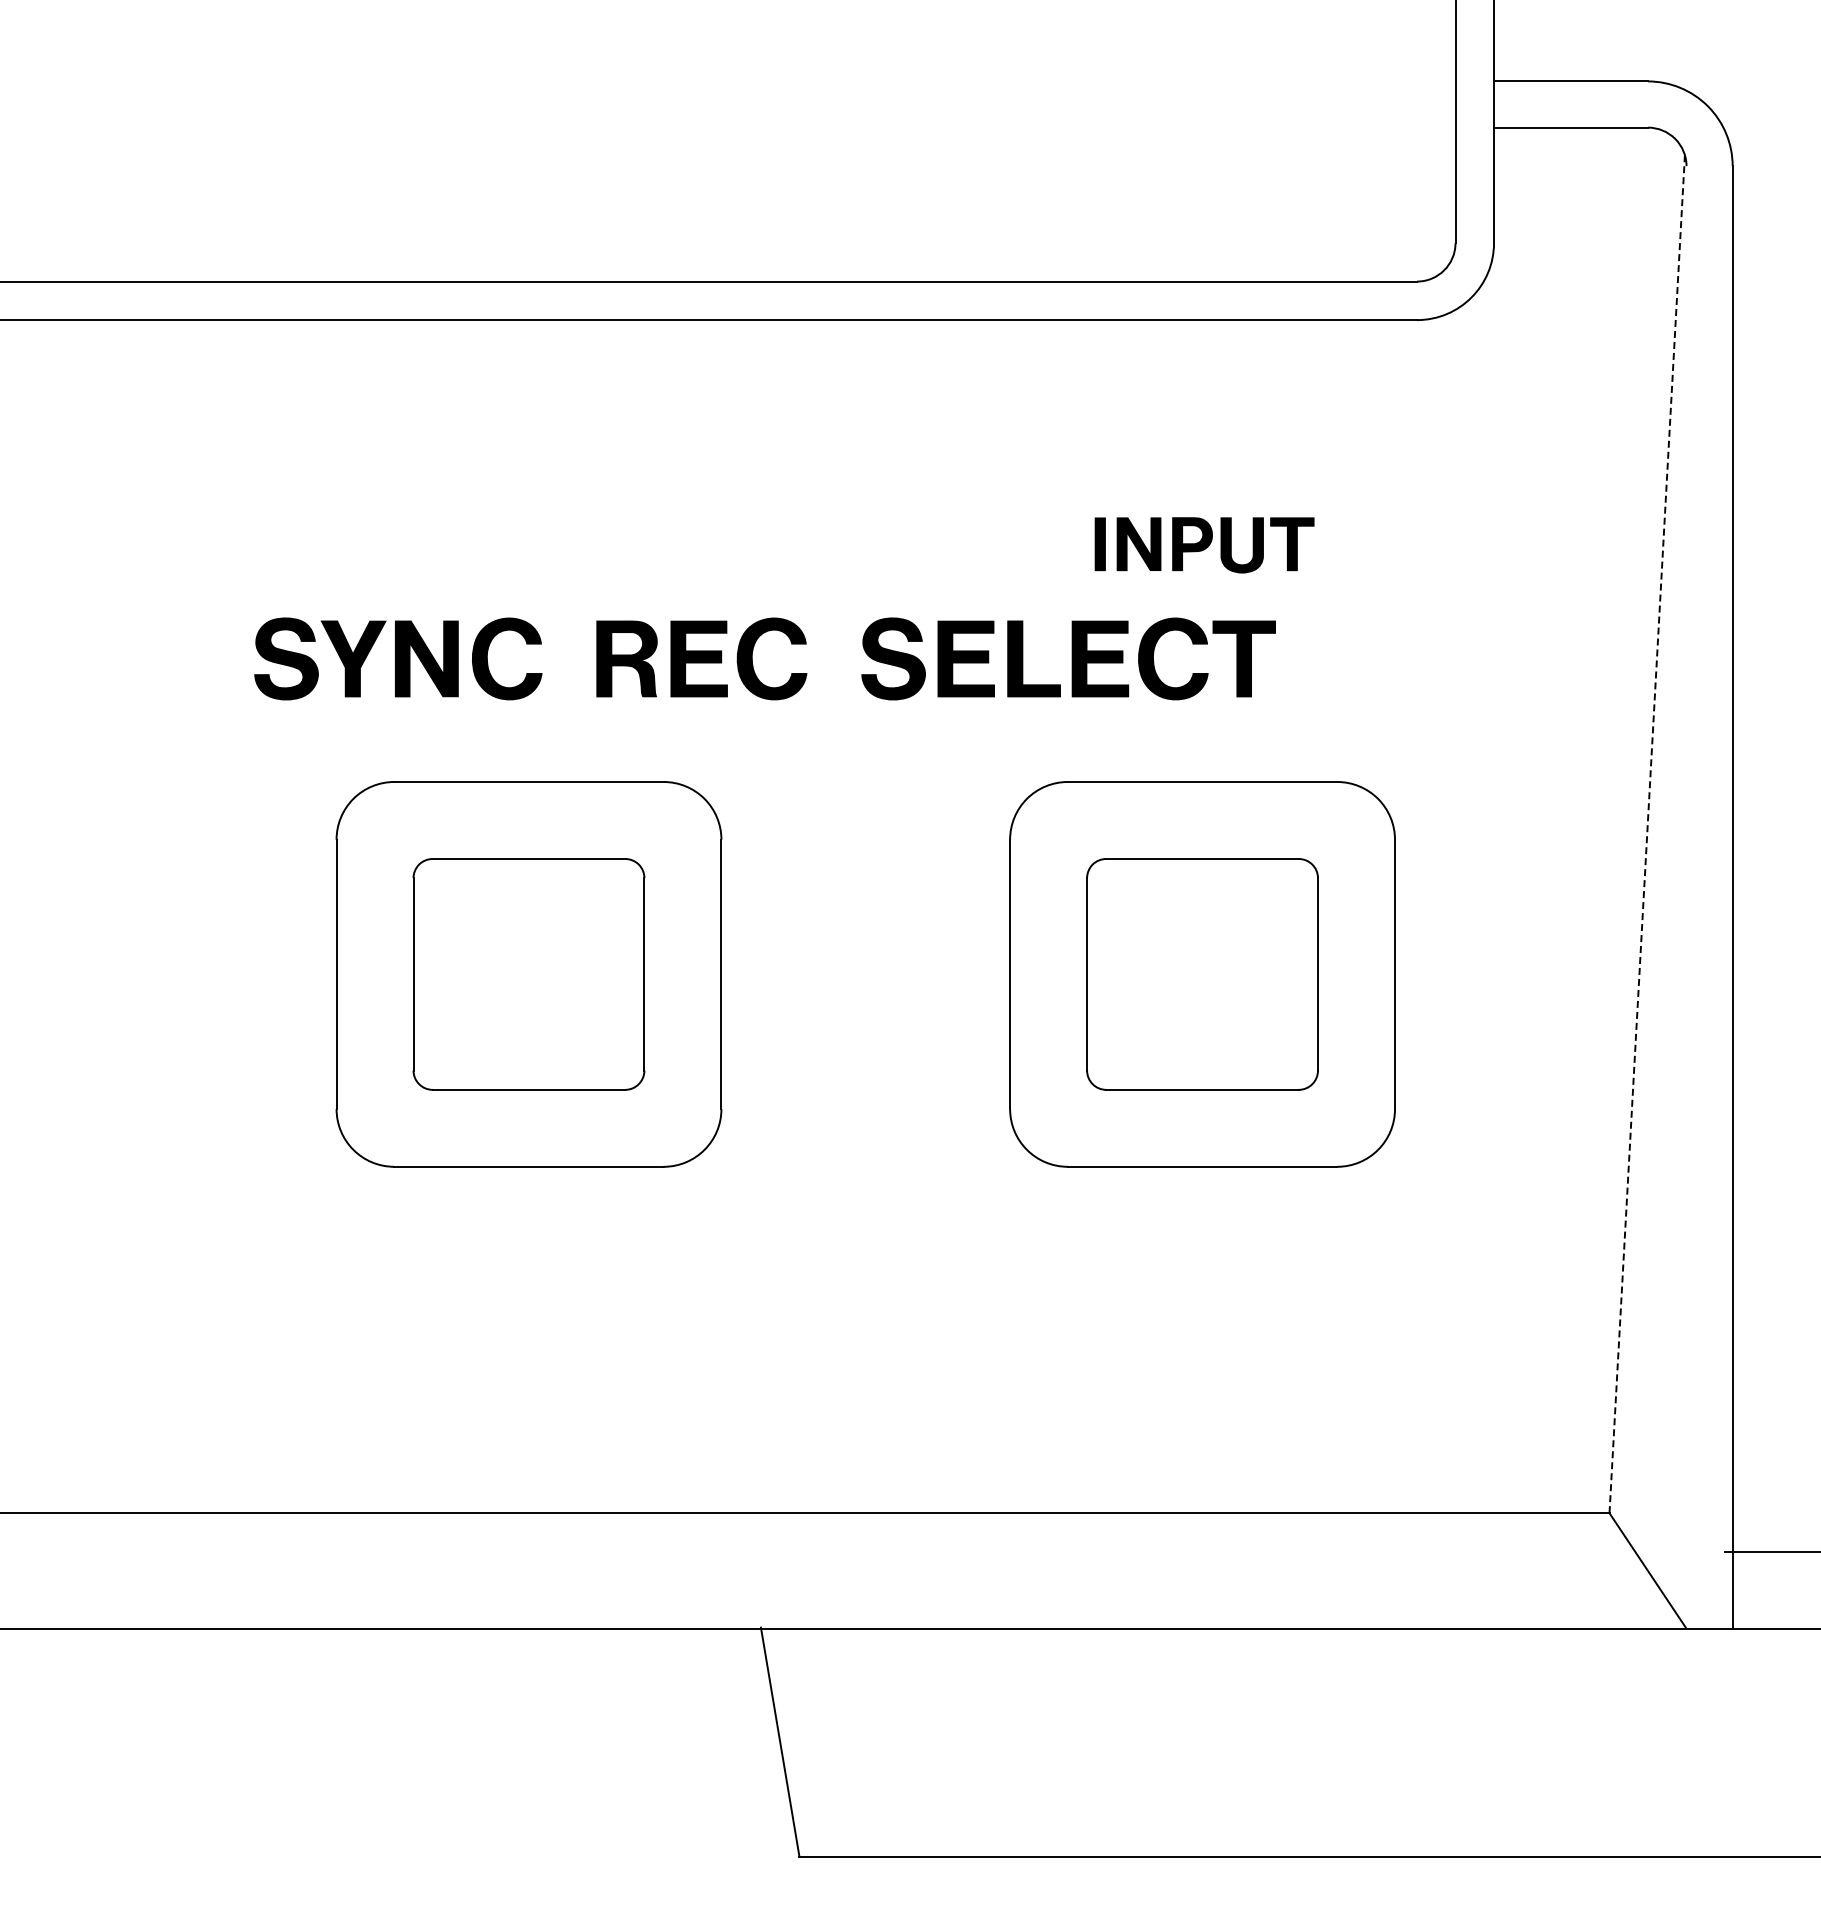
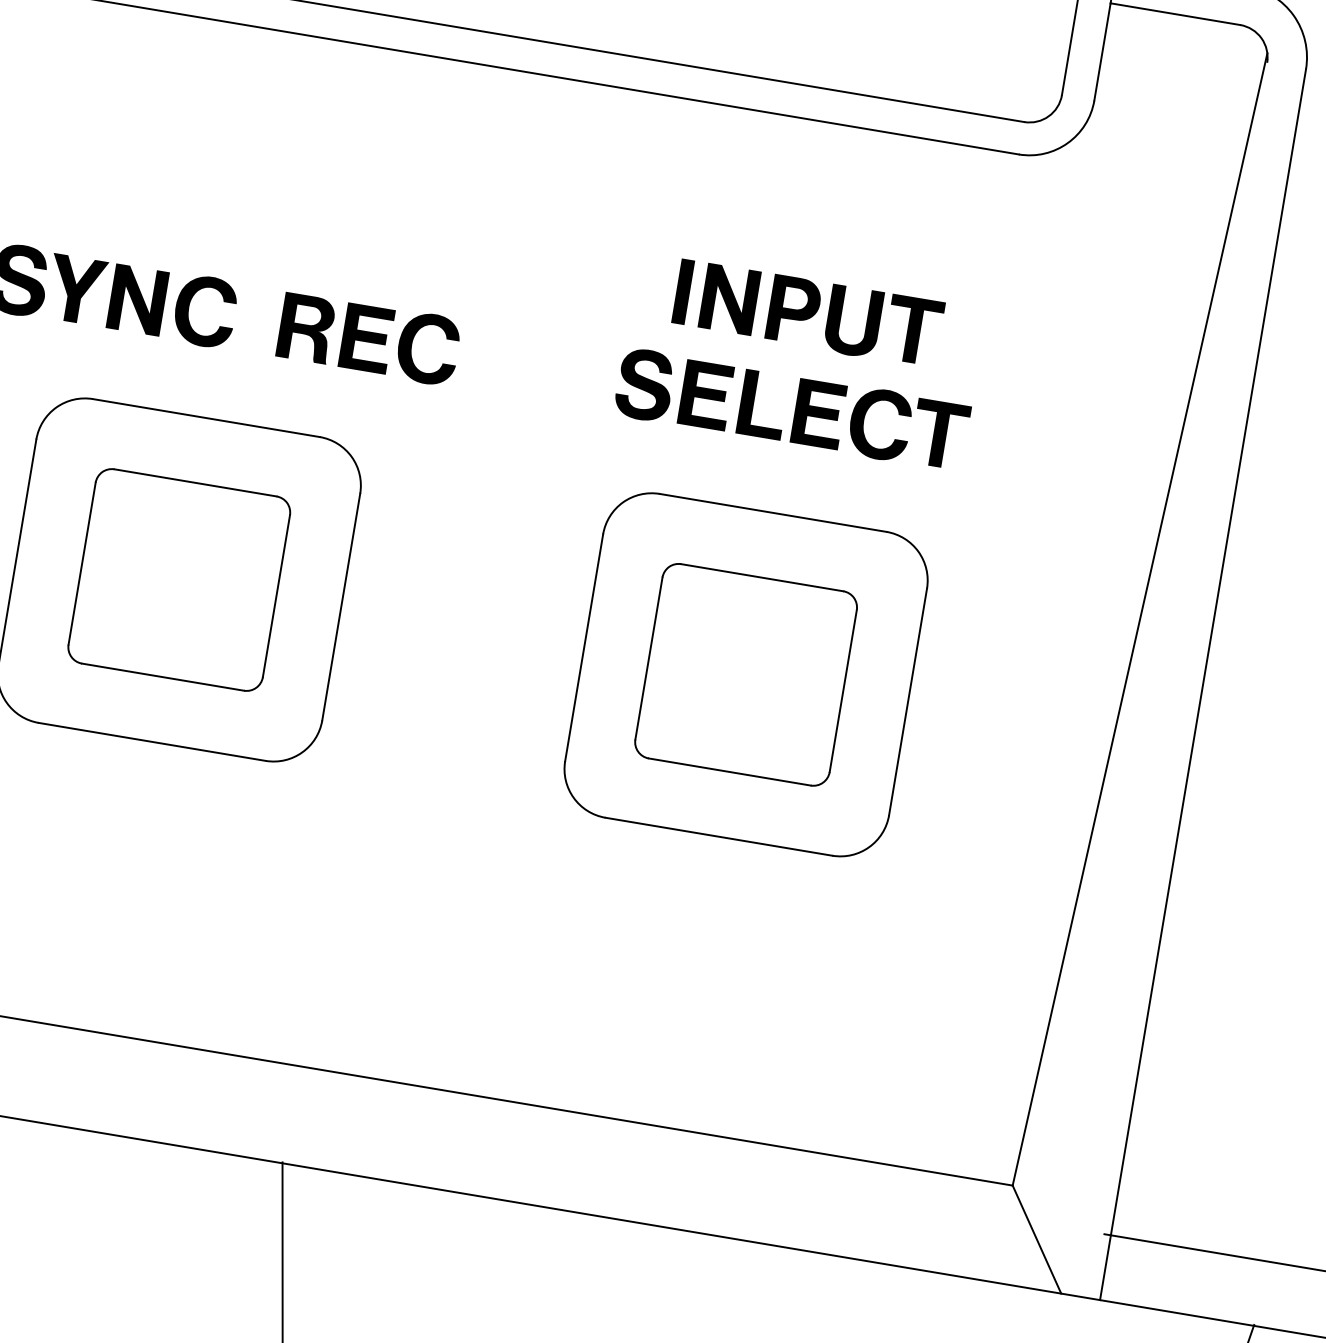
part: (1204, 545) -> (808, 314), size x1.43
part: (1068, 658) -> (792, 409), moved
line: (1647, 834) -> (1140, 619), dashed -> solid

